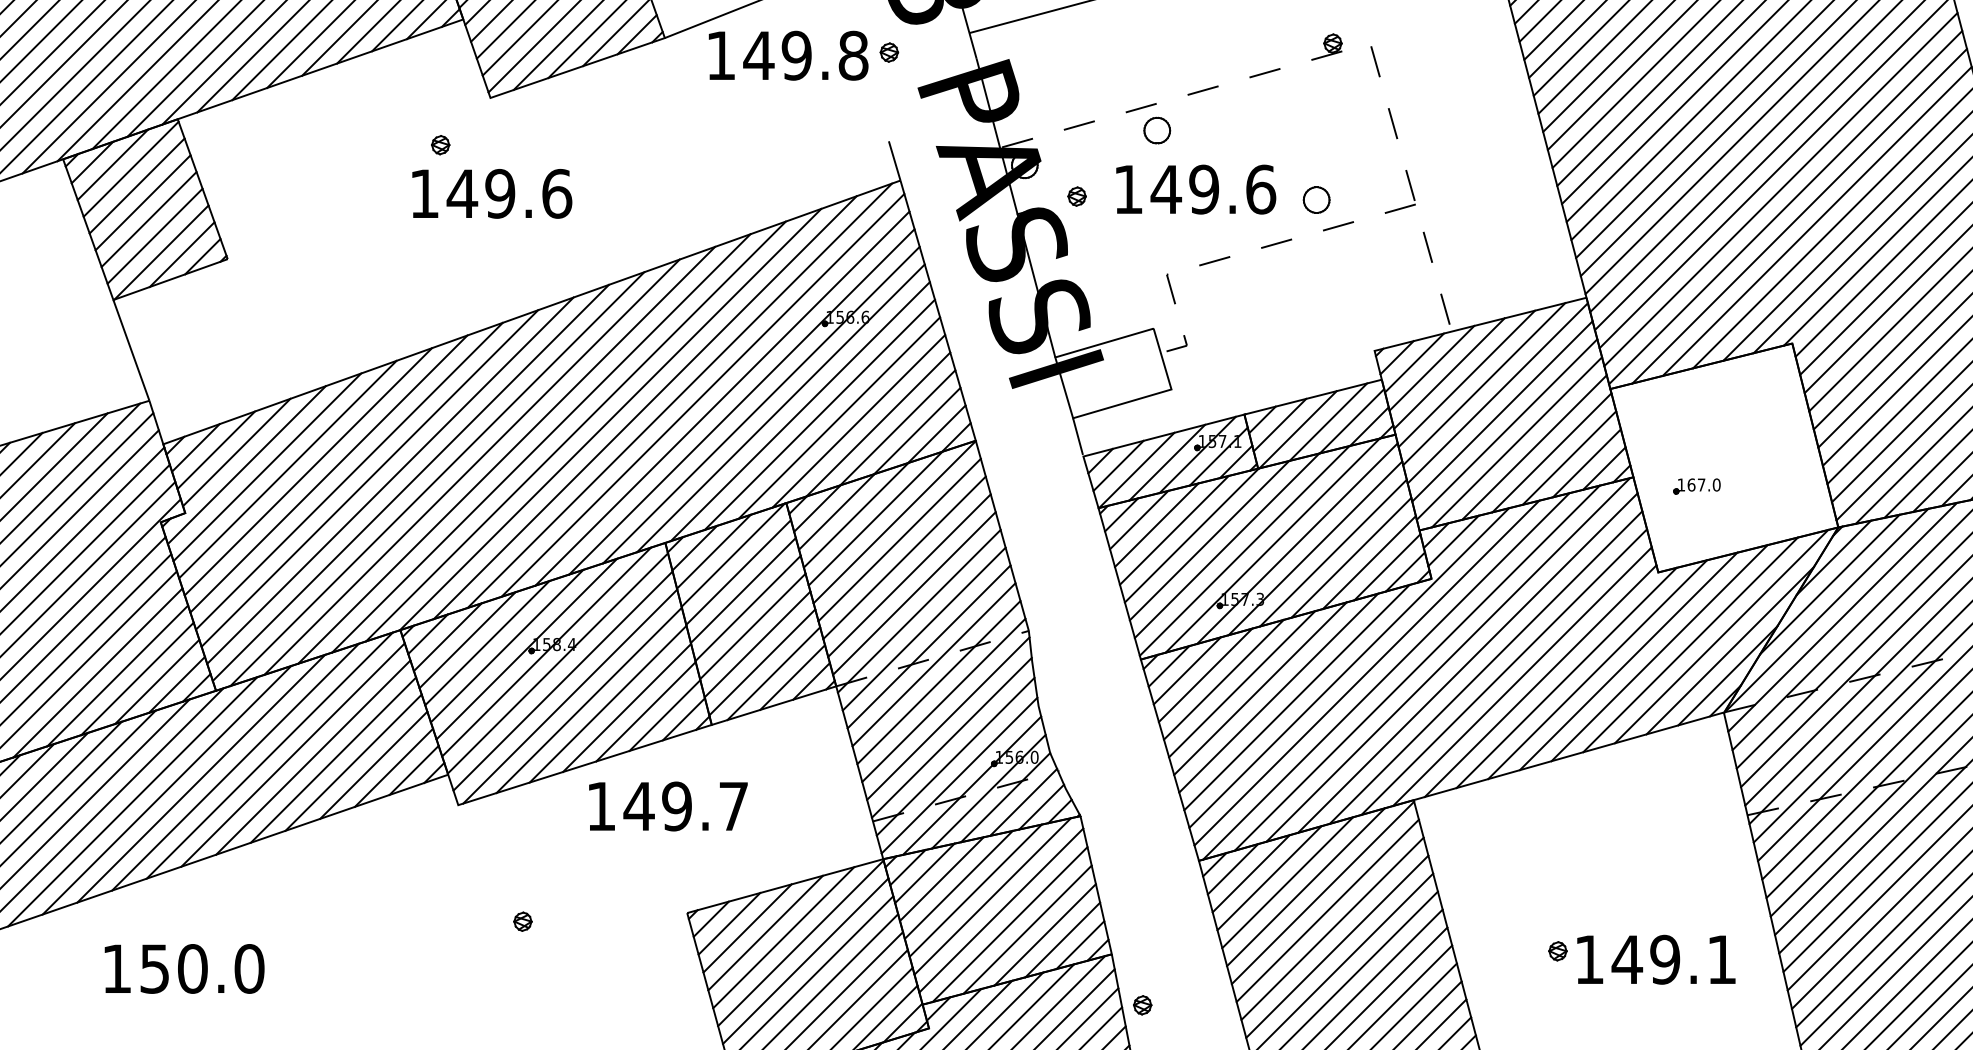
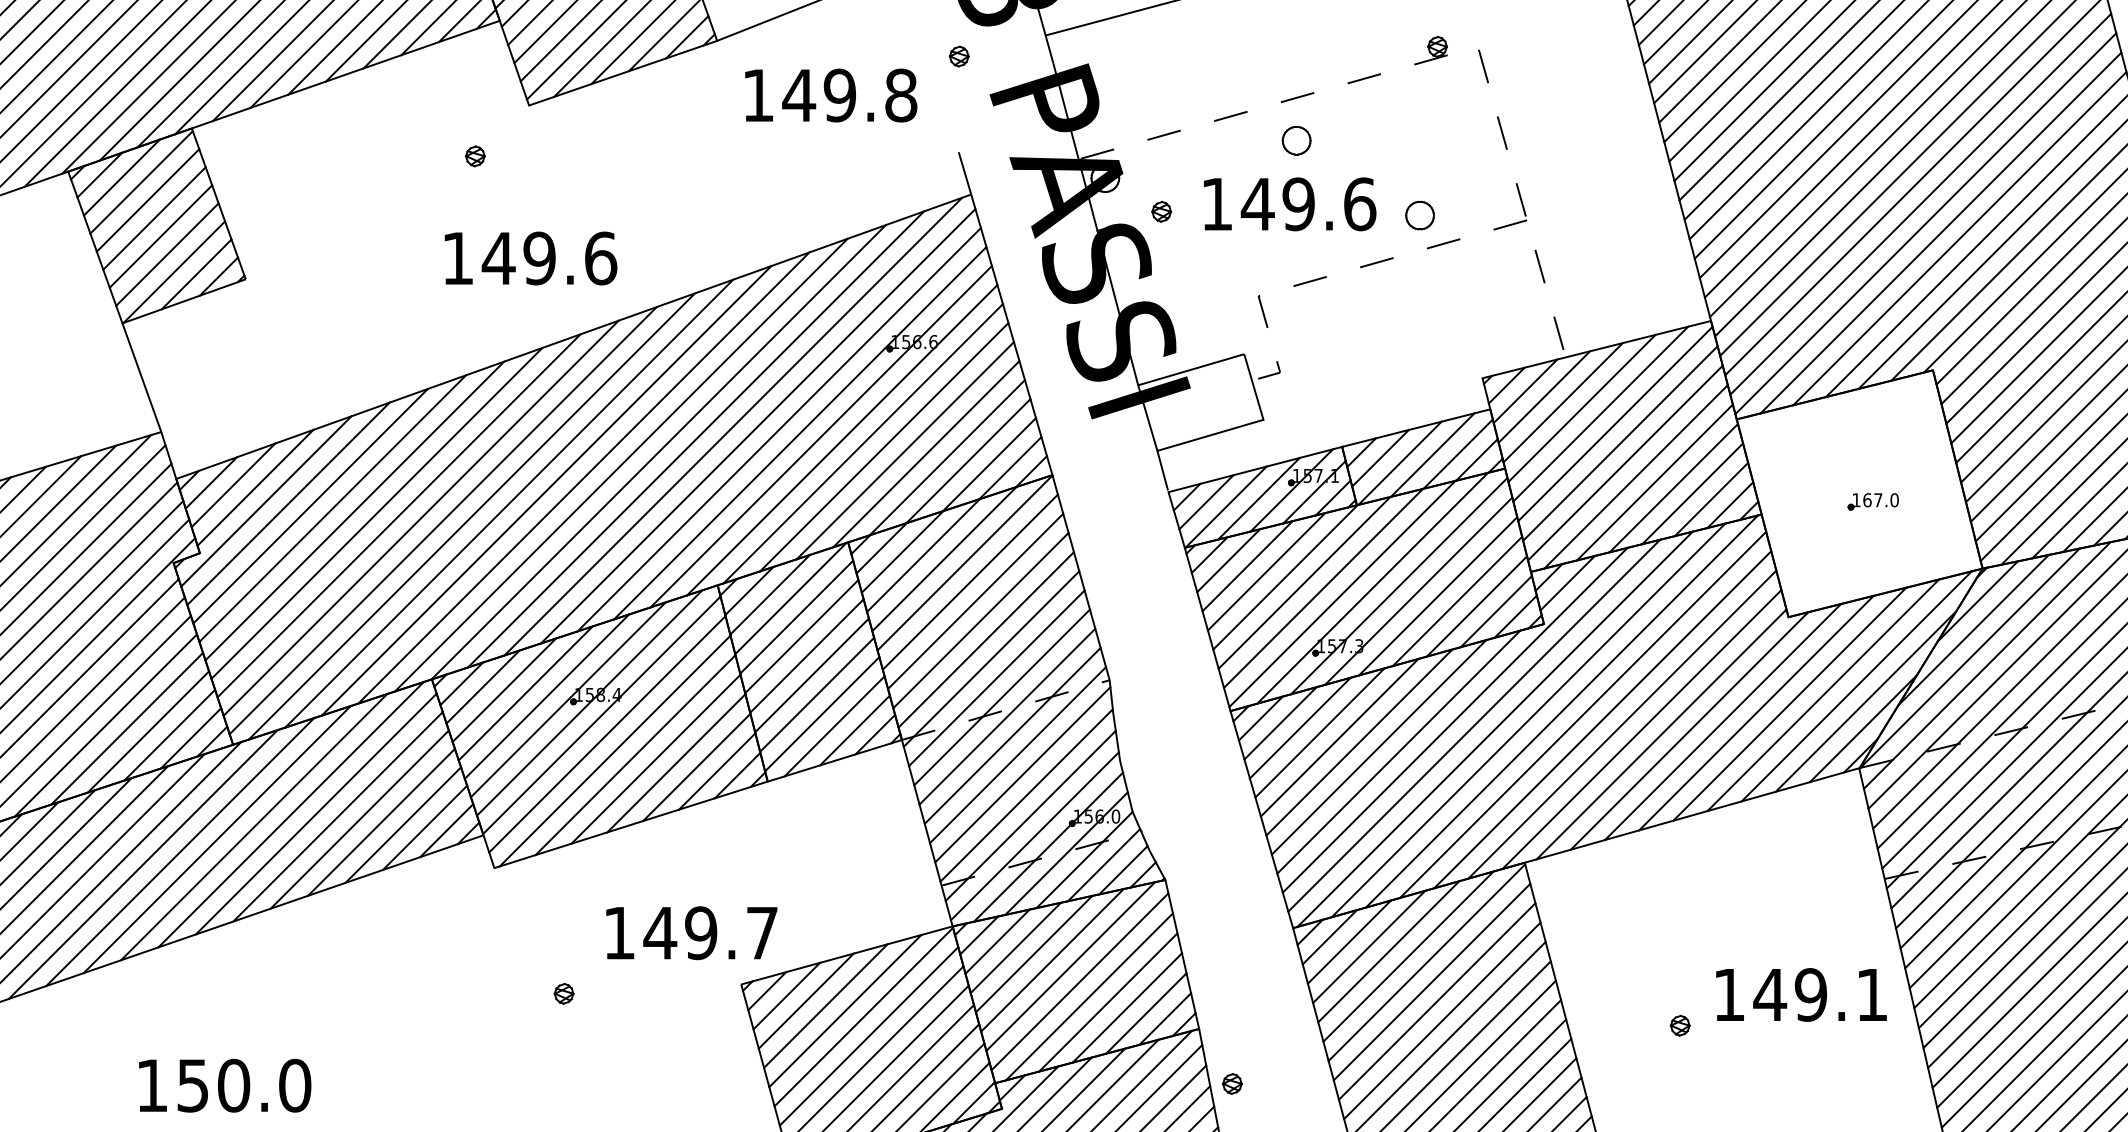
text: (788, 55) -> (831, 95), moved
part: (1157, 130) -> (1296, 140), moved
text: (492, 193) -> (531, 258), moved
part: (1696, 486) -> (1872, 501), moved
text: (668, 806) -> (691, 933), moved
text: (1656, 959) -> (1801, 994), moved
text: (184, 968) -> (225, 1085), moved

